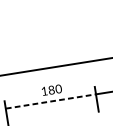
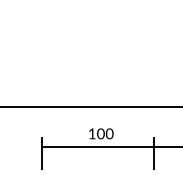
text: (51, 89) -> (100, 133), 180 -> 100
line: (51, 101) -> (98, 147), dashed -> solid

